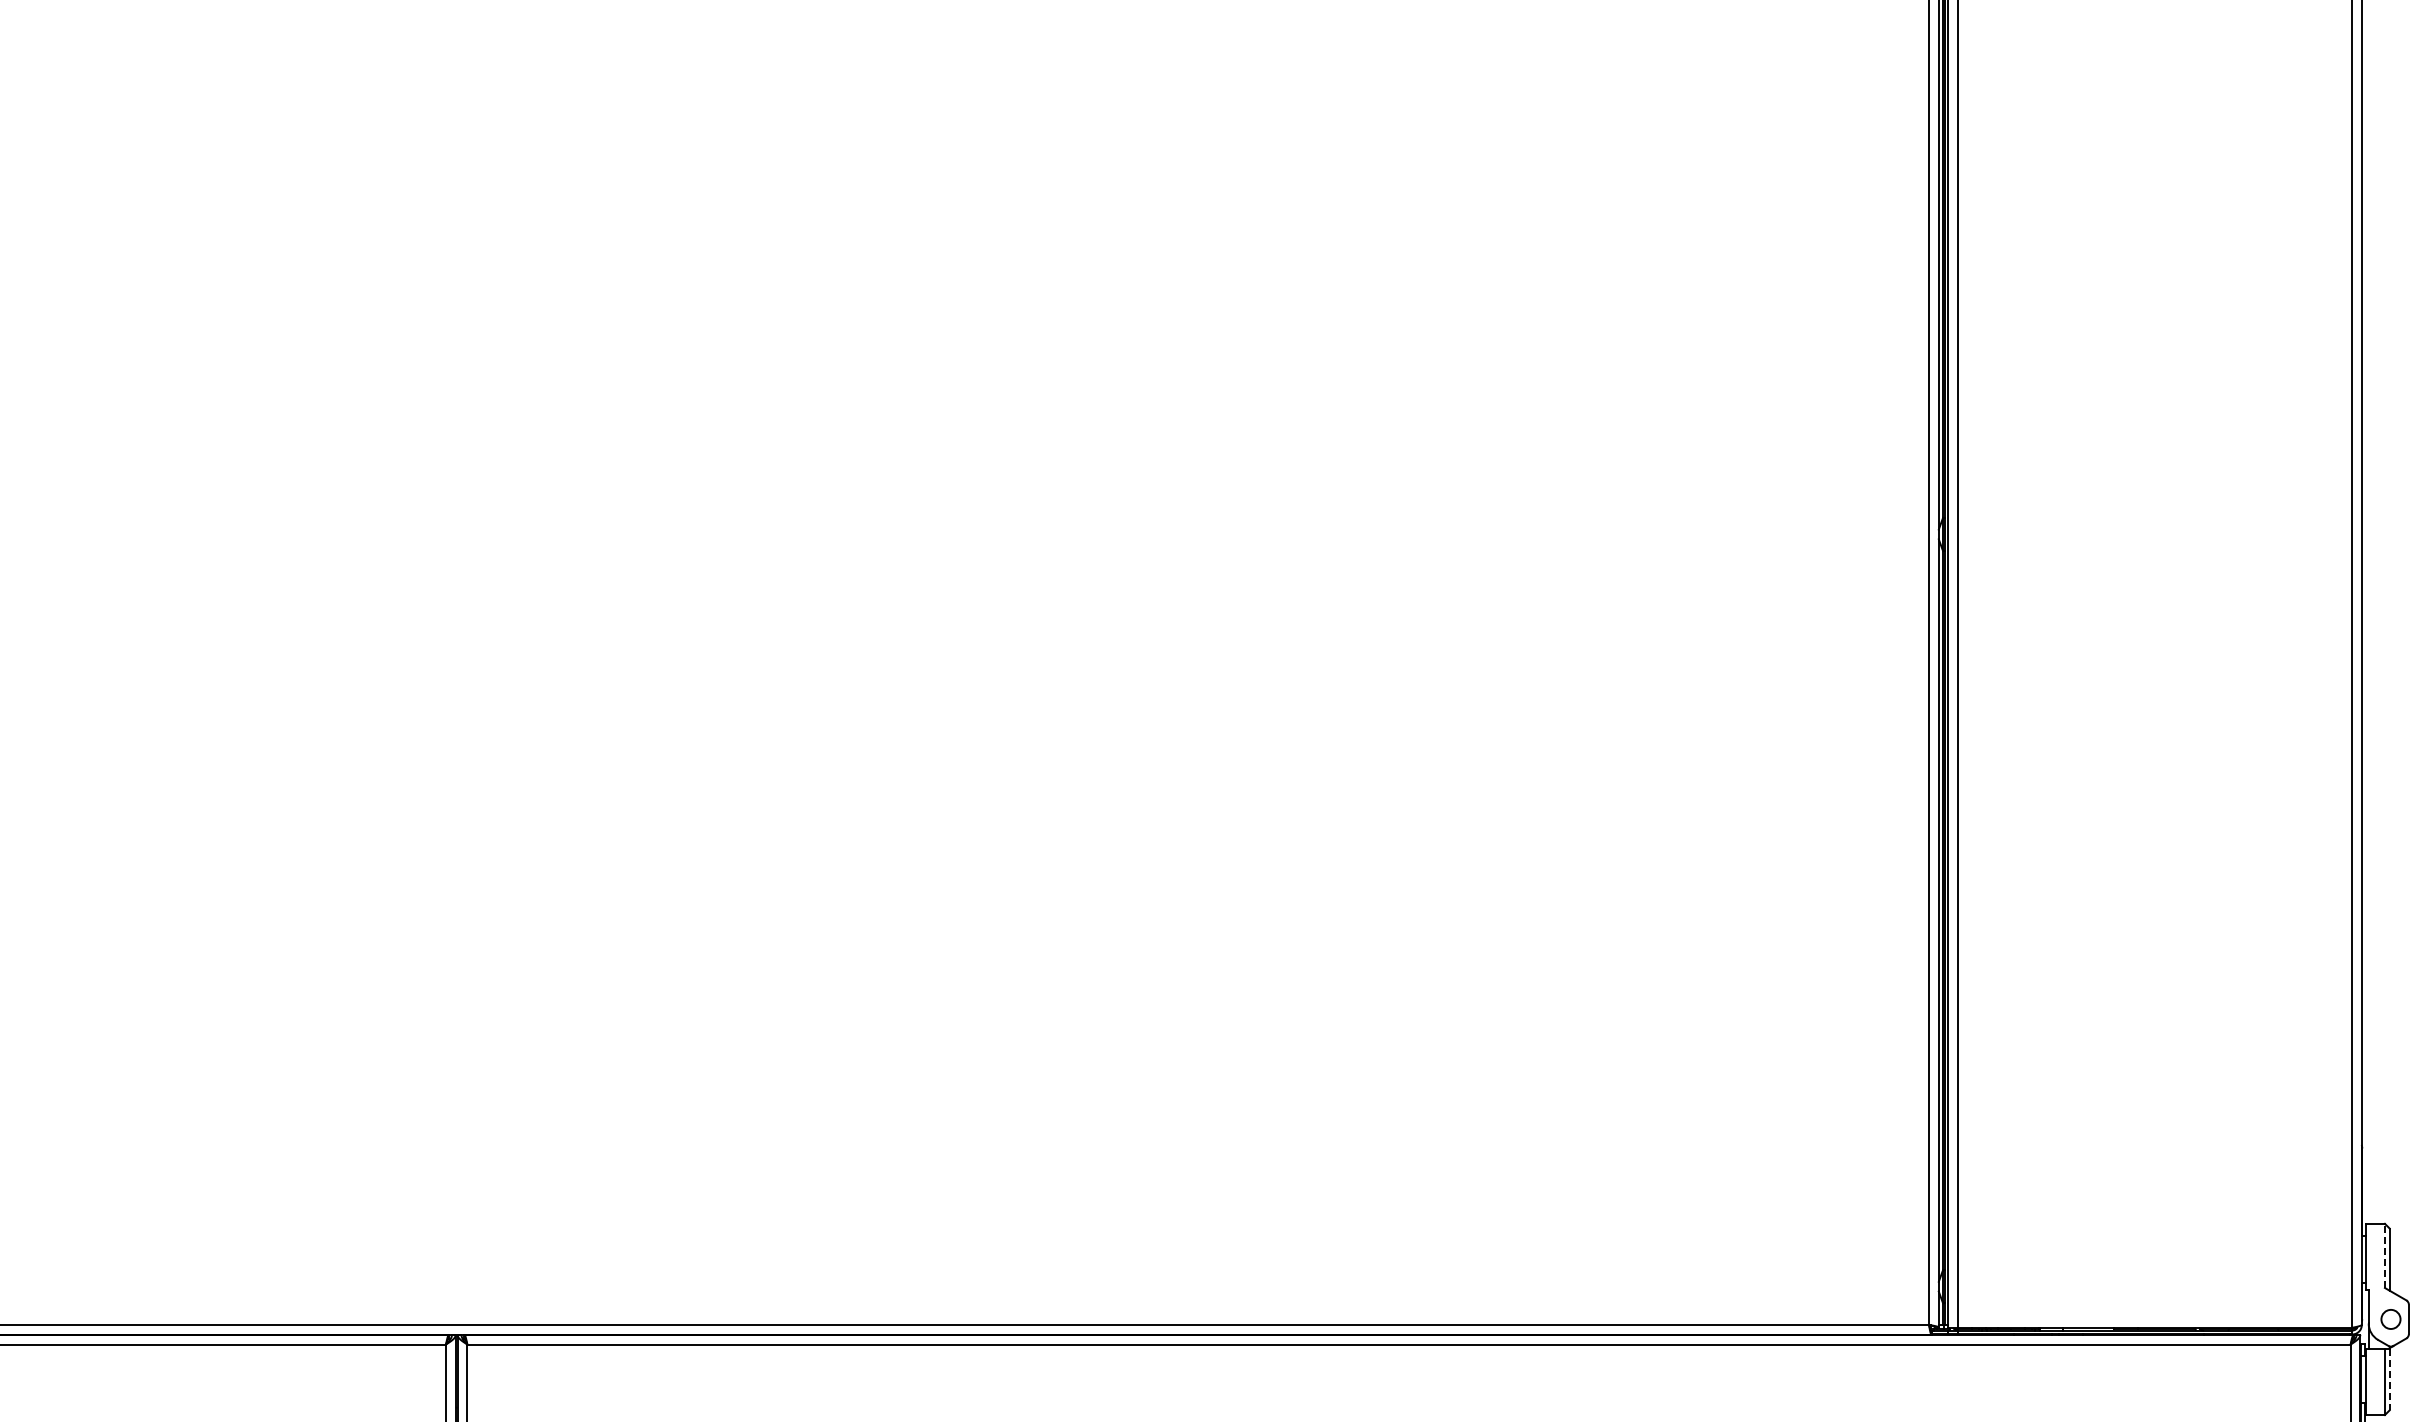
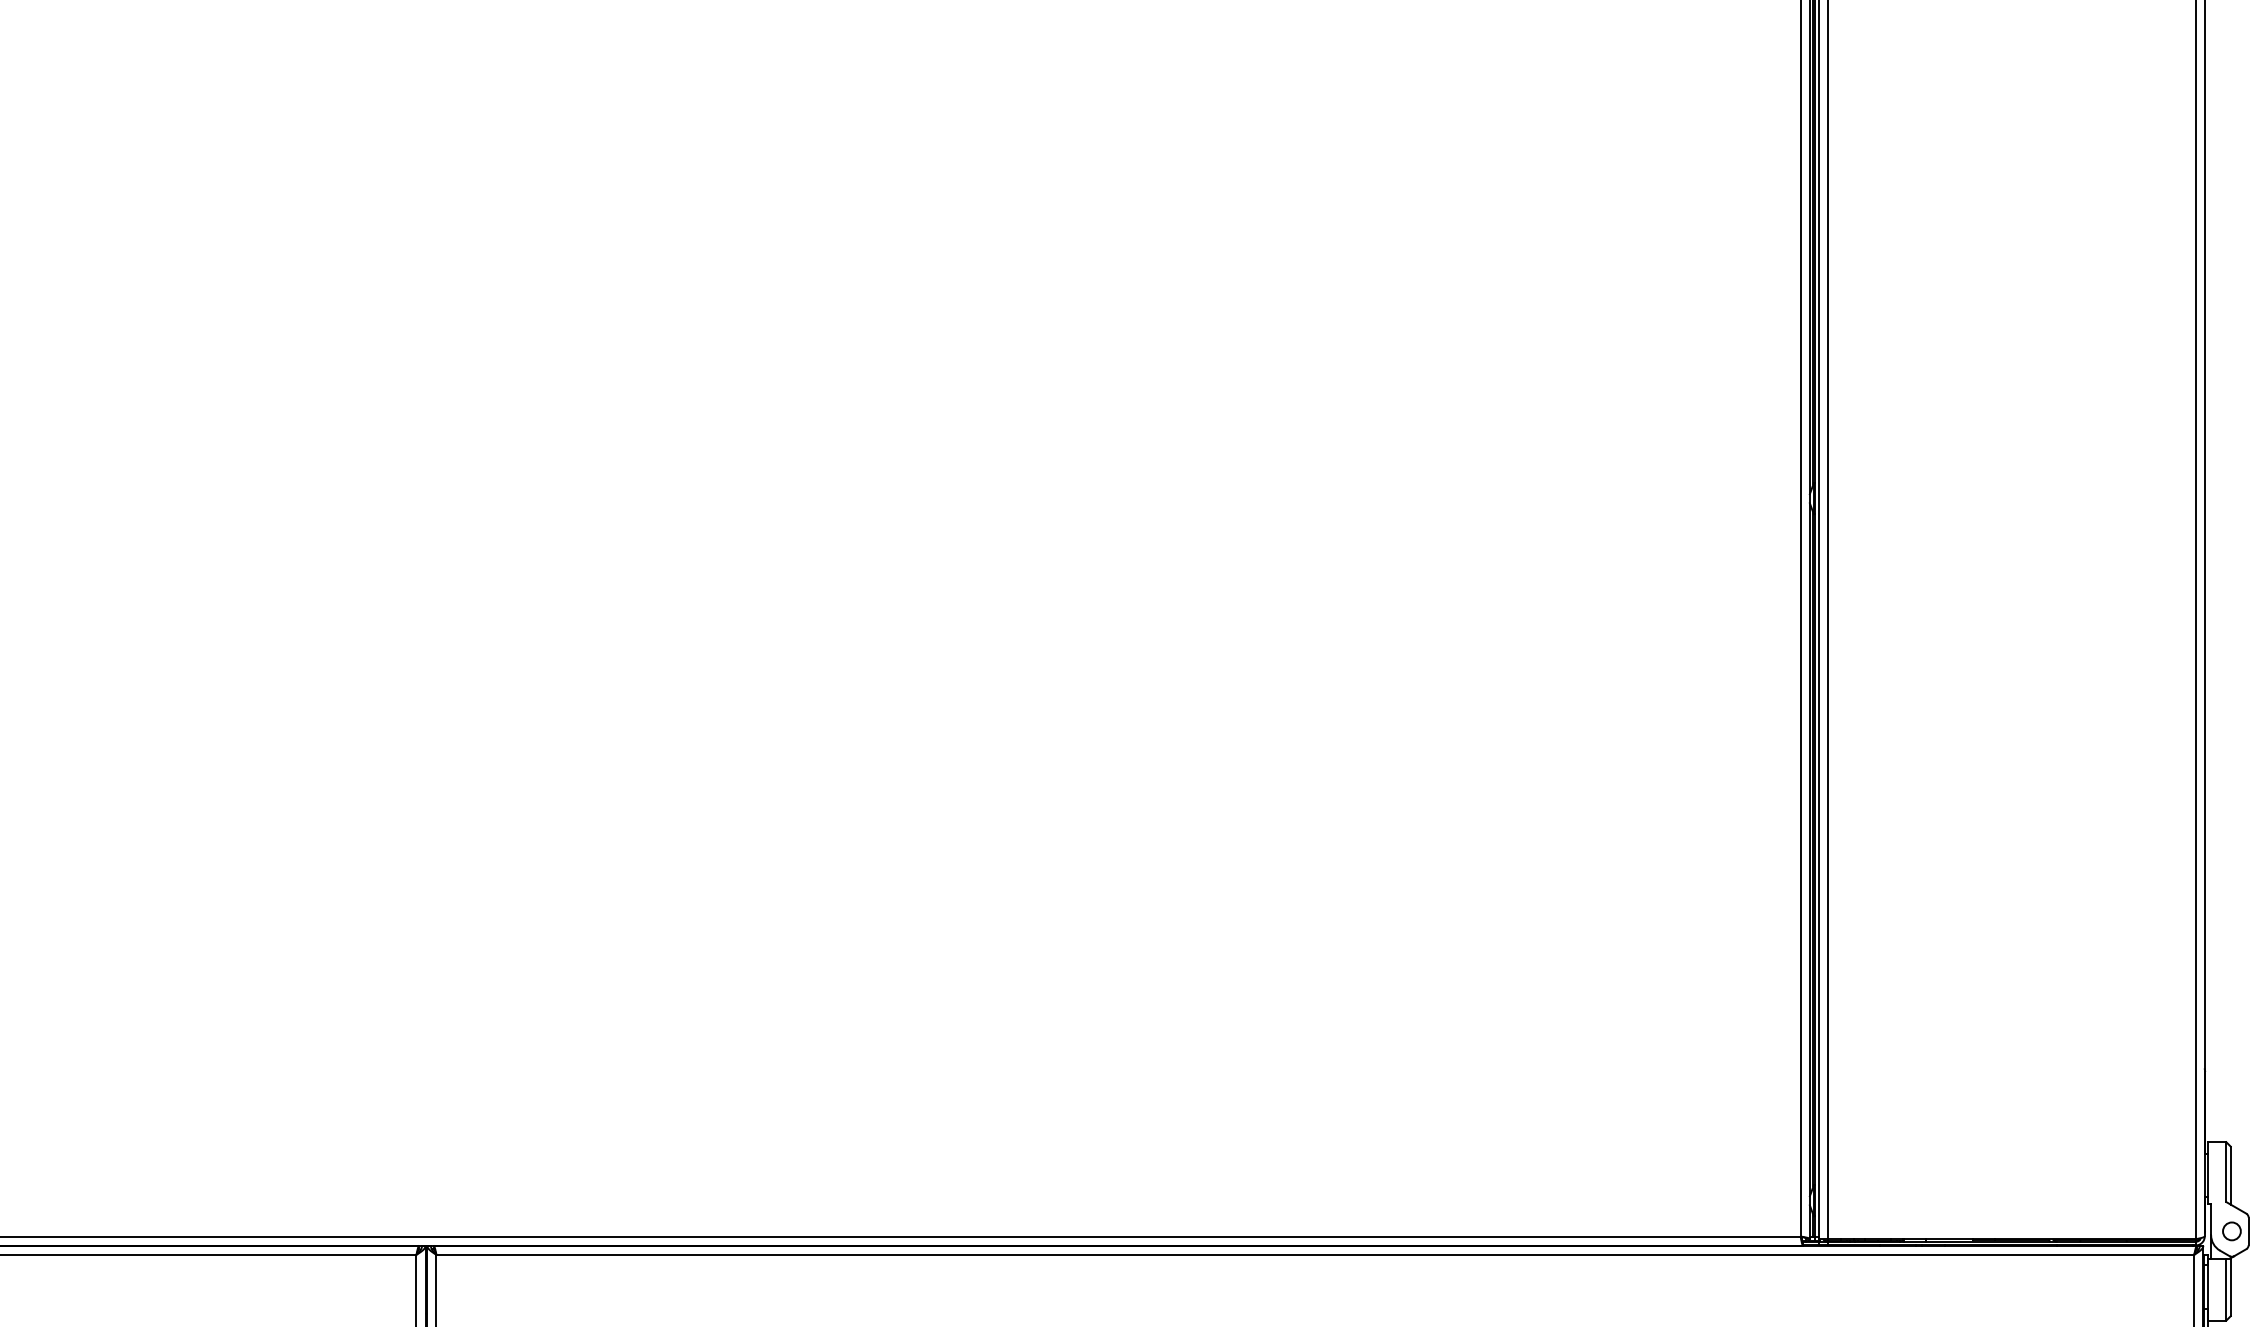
line: (2384, 1255) -> (2225, 1171), dashed -> solid
line: (2389, 1379) -> (2230, 1287), dashed -> solid

